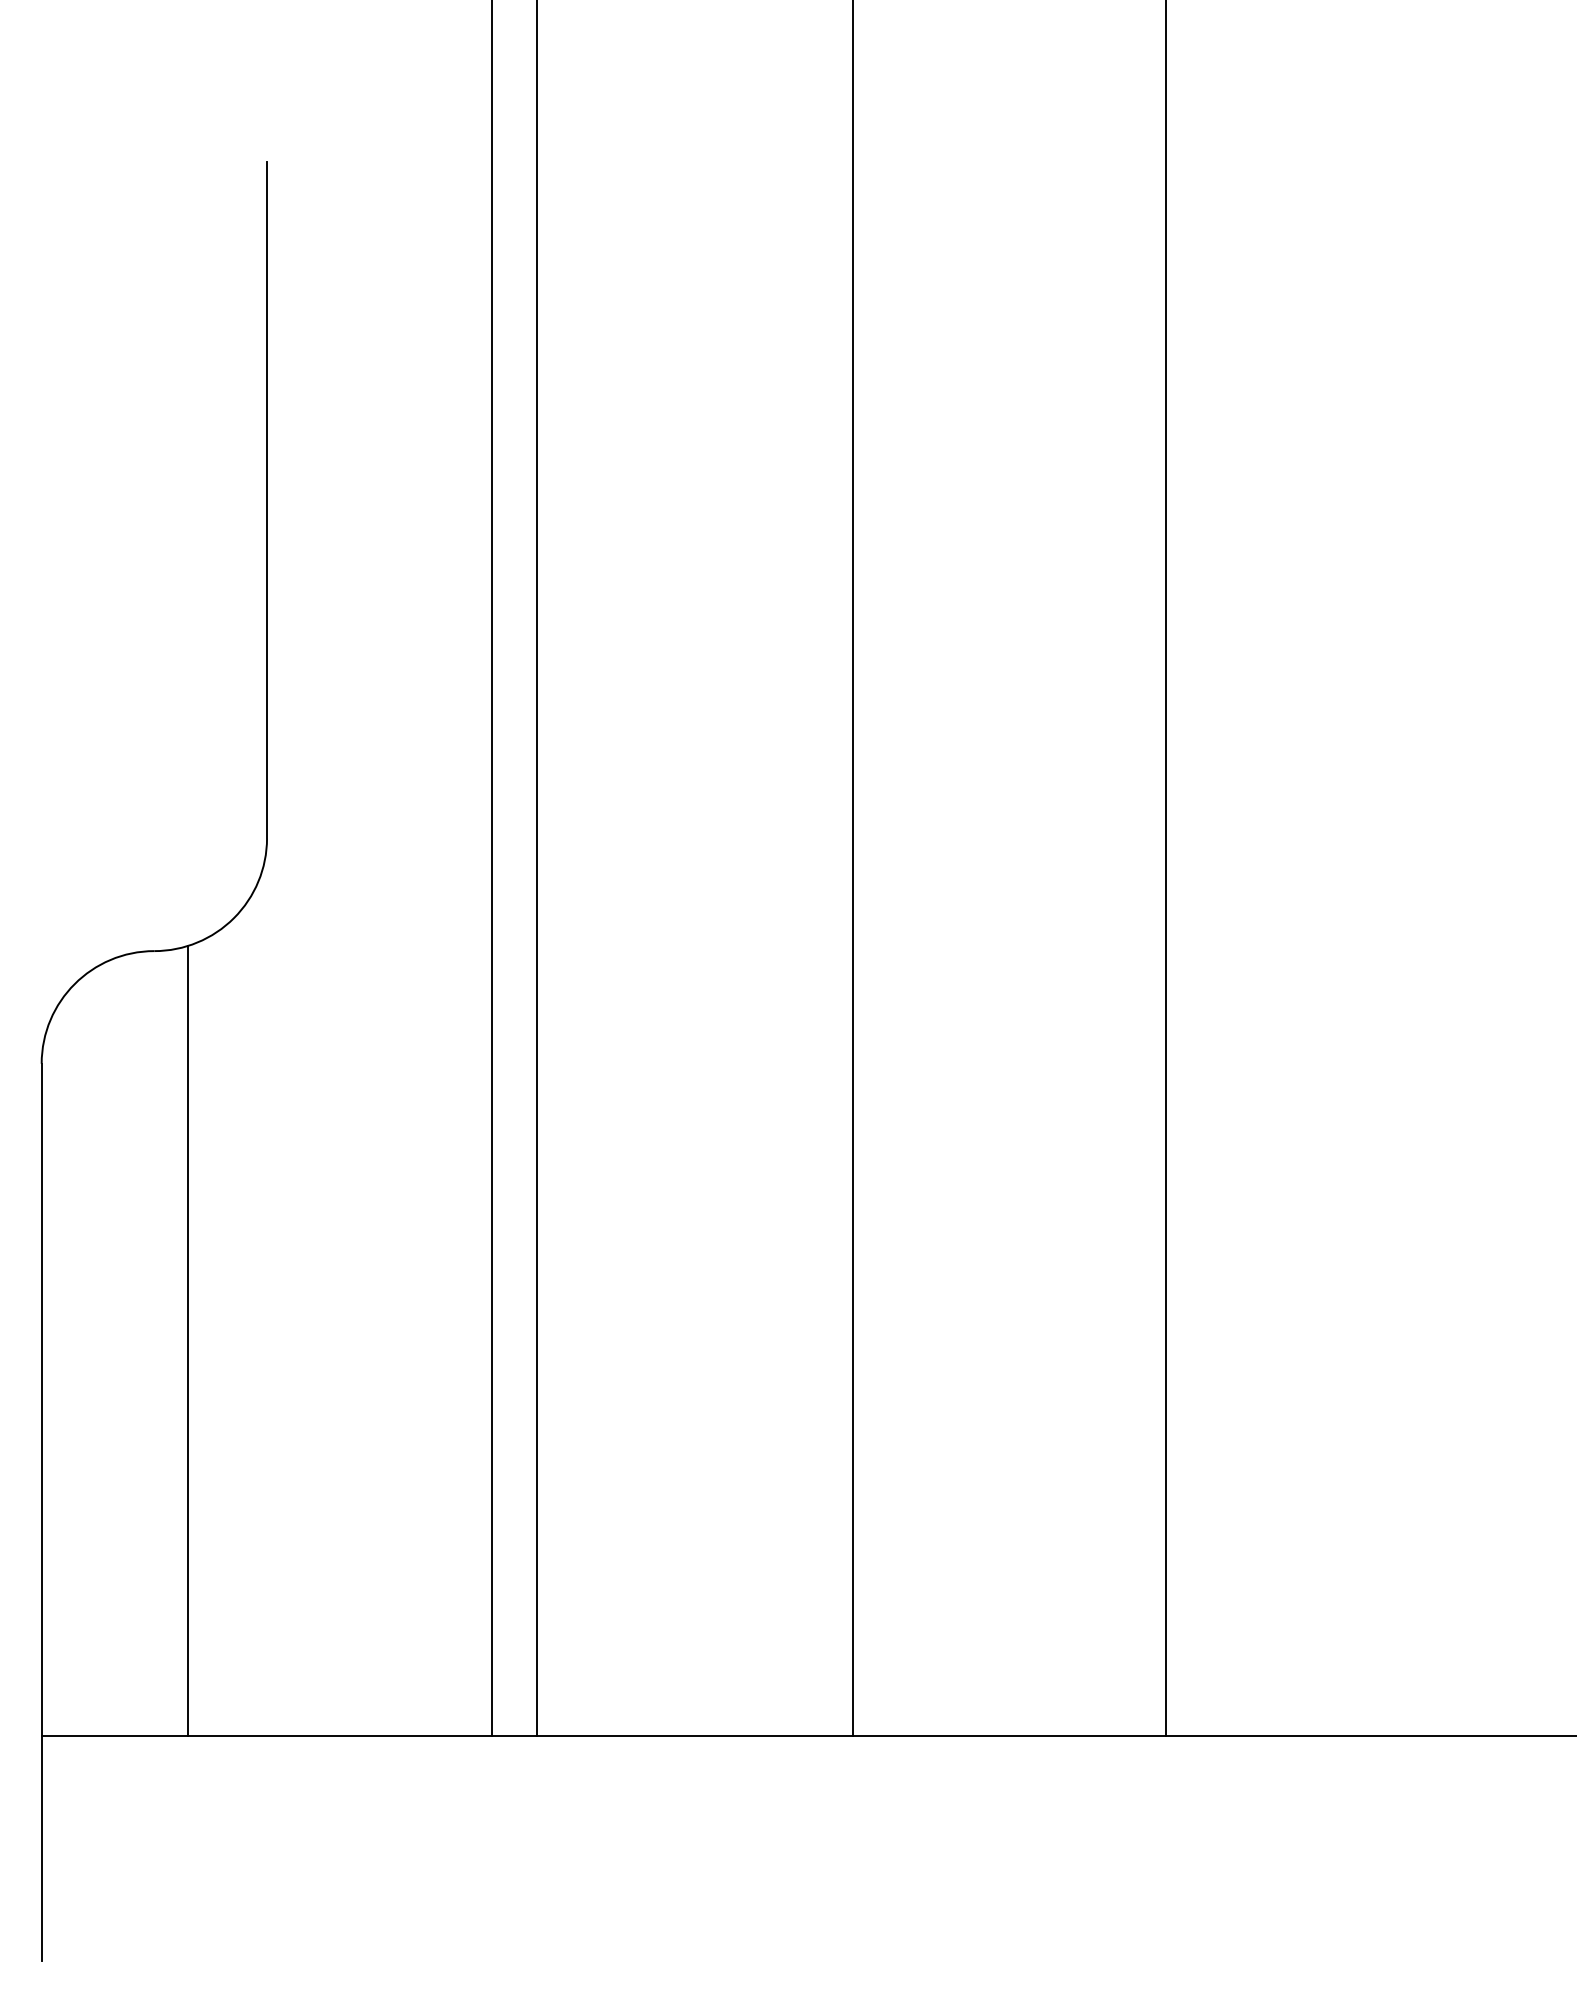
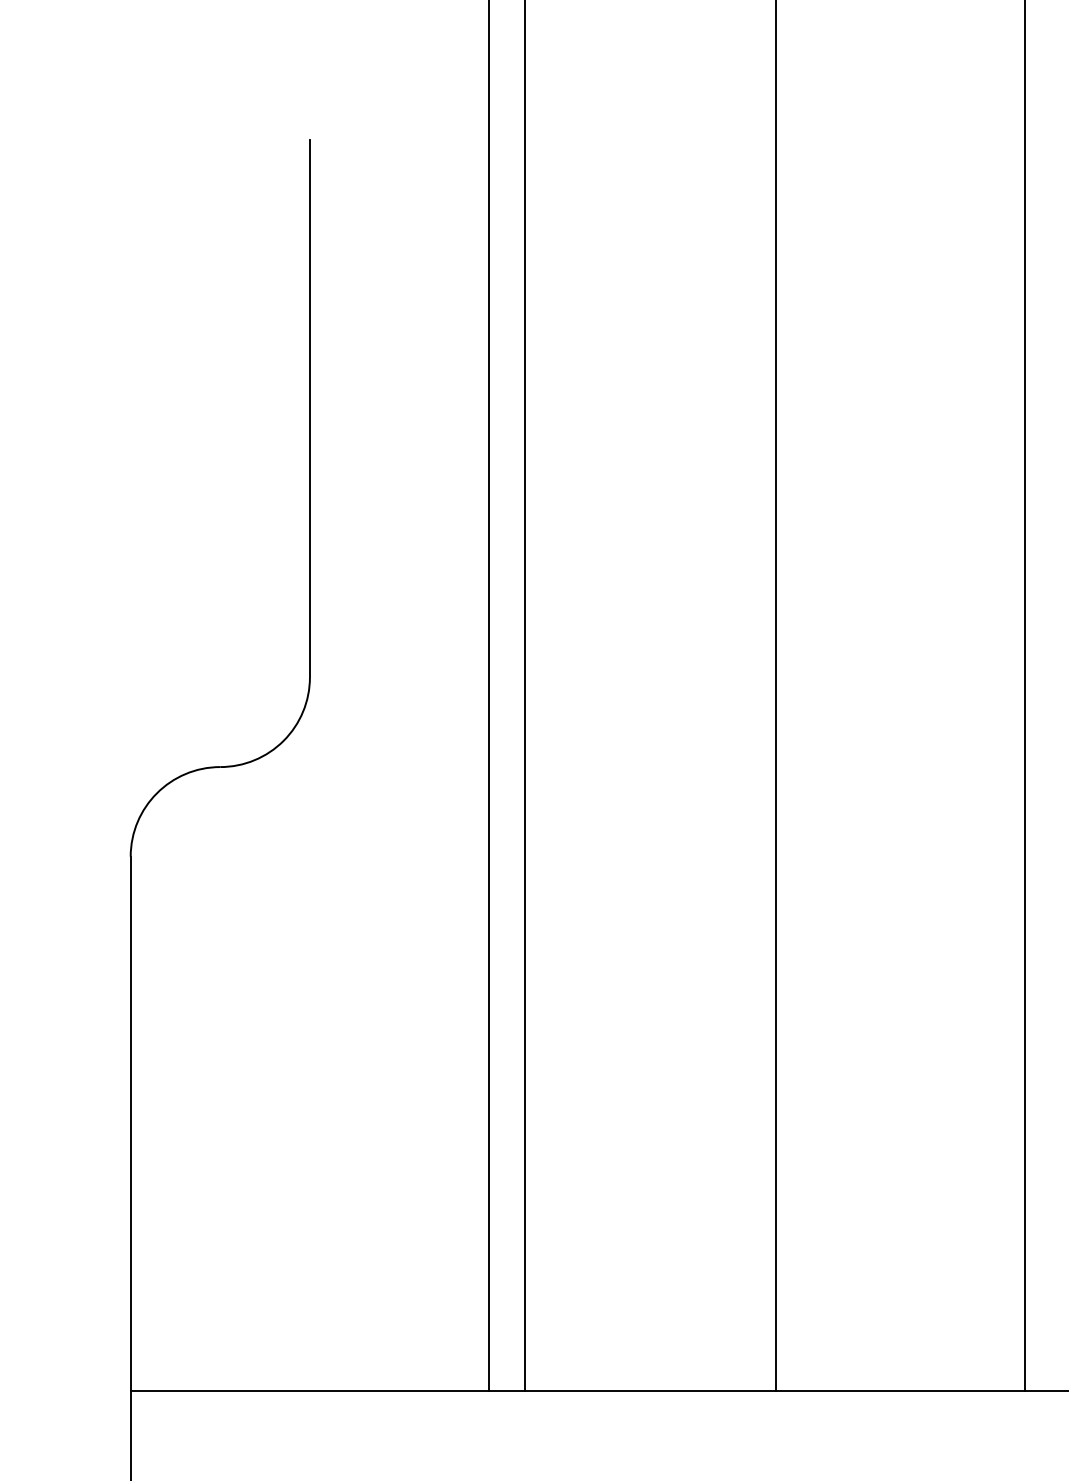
line: (188, 1340) -> (247, 1076), removed

